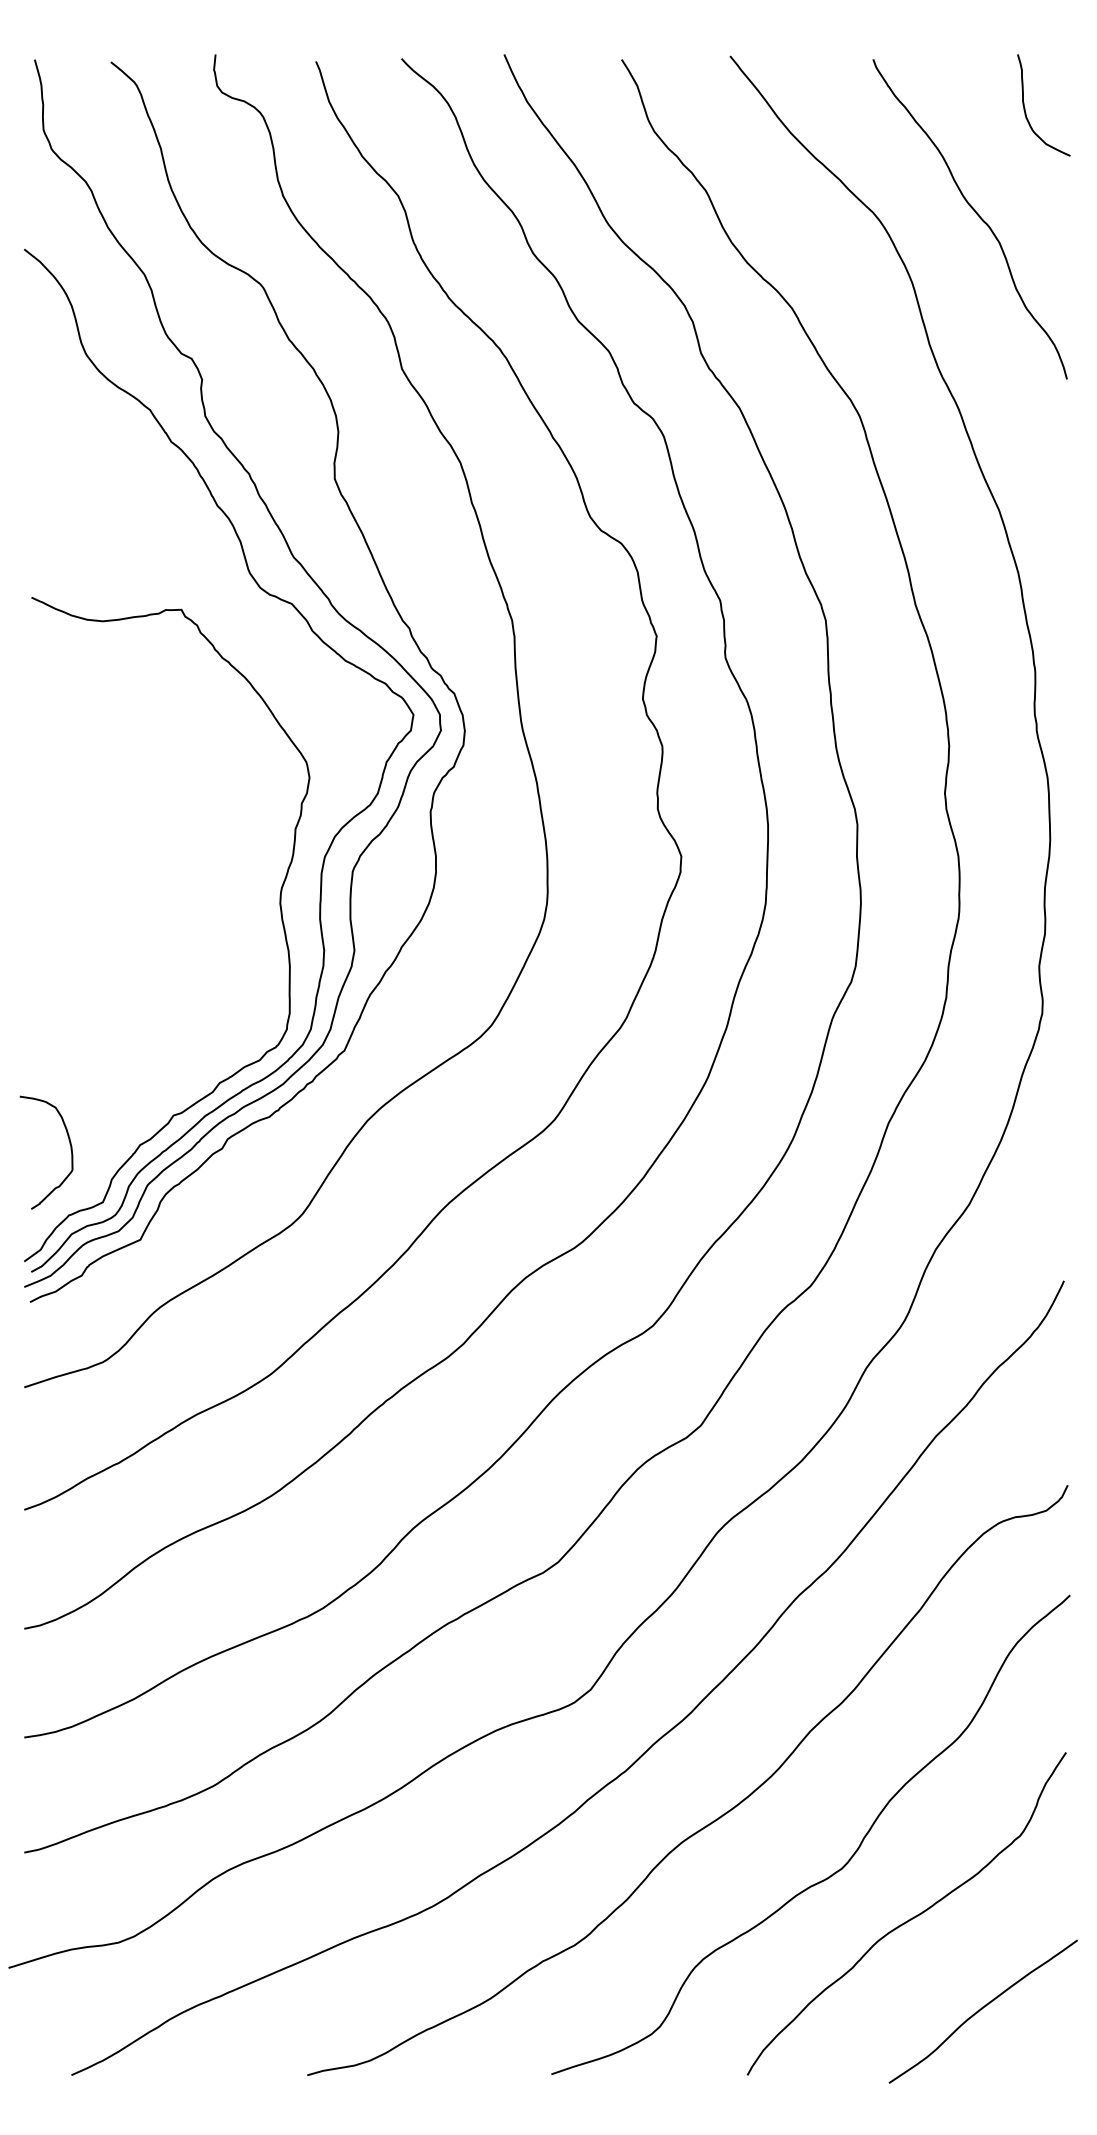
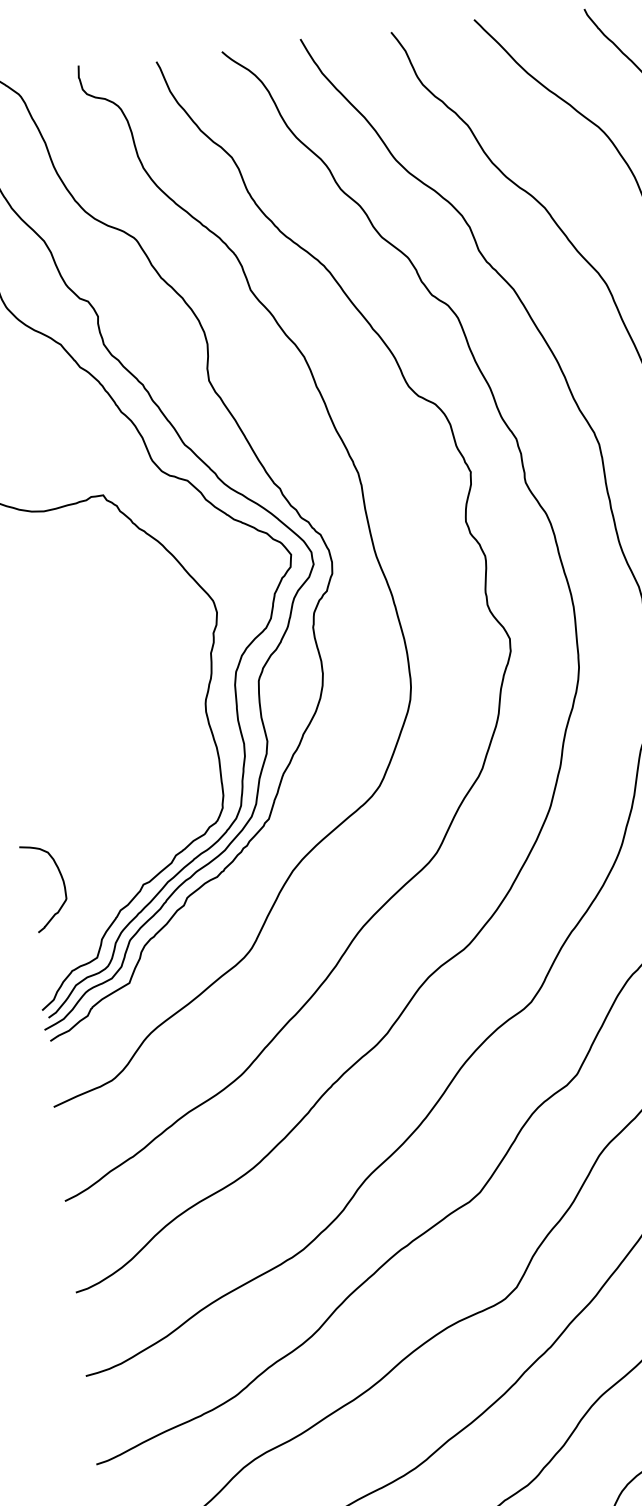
curve: (70, 1150) -> (63, 884), moved

